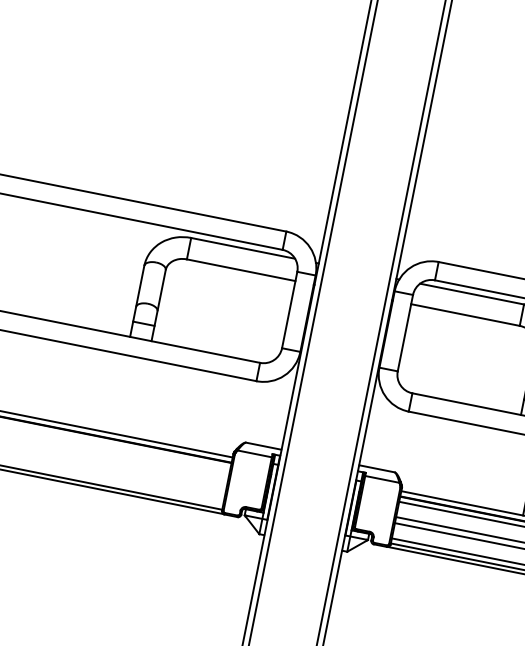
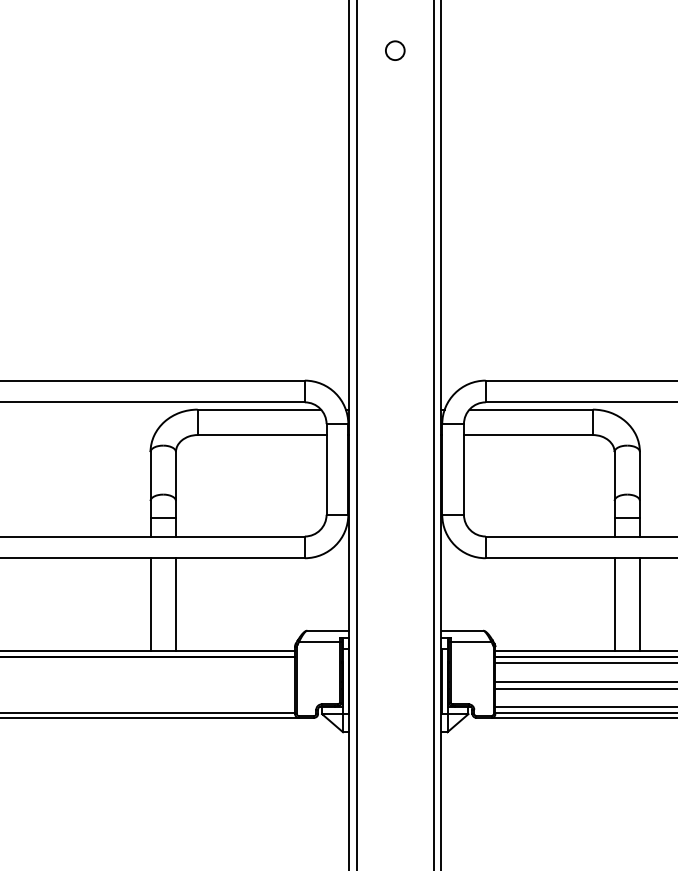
line: (118, 394) -> (150, 604), added
line: (139, 398) -> (175, 604), added
line: (509, 472) -> (614, 604), added

